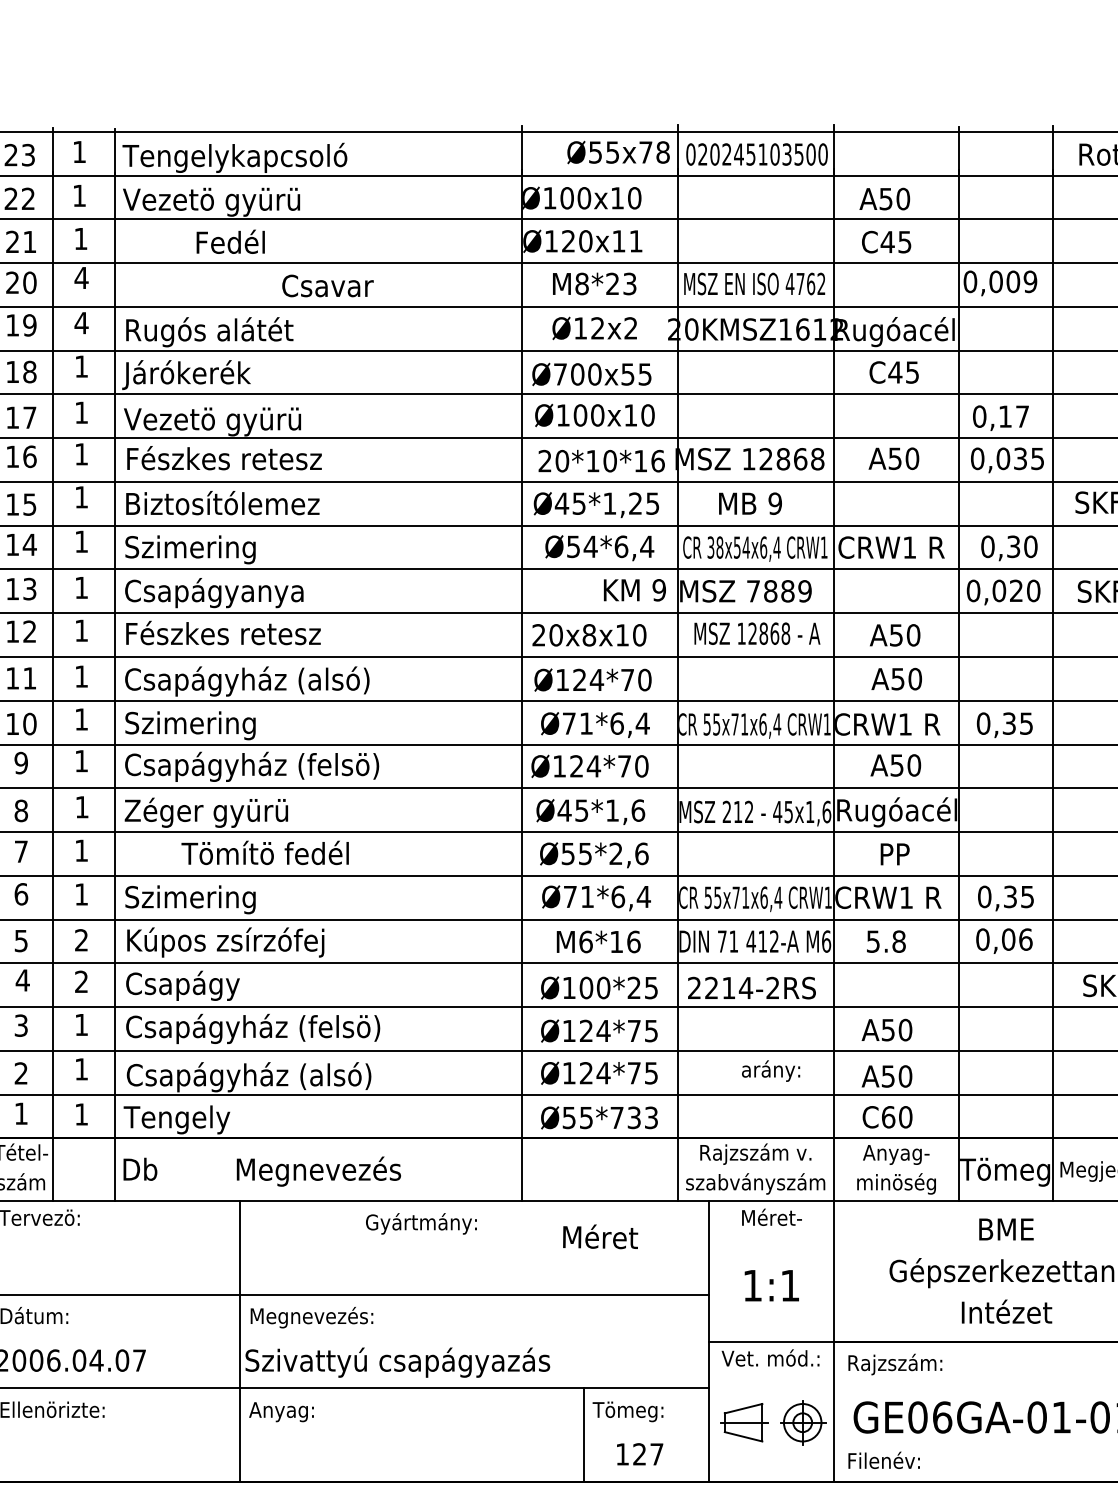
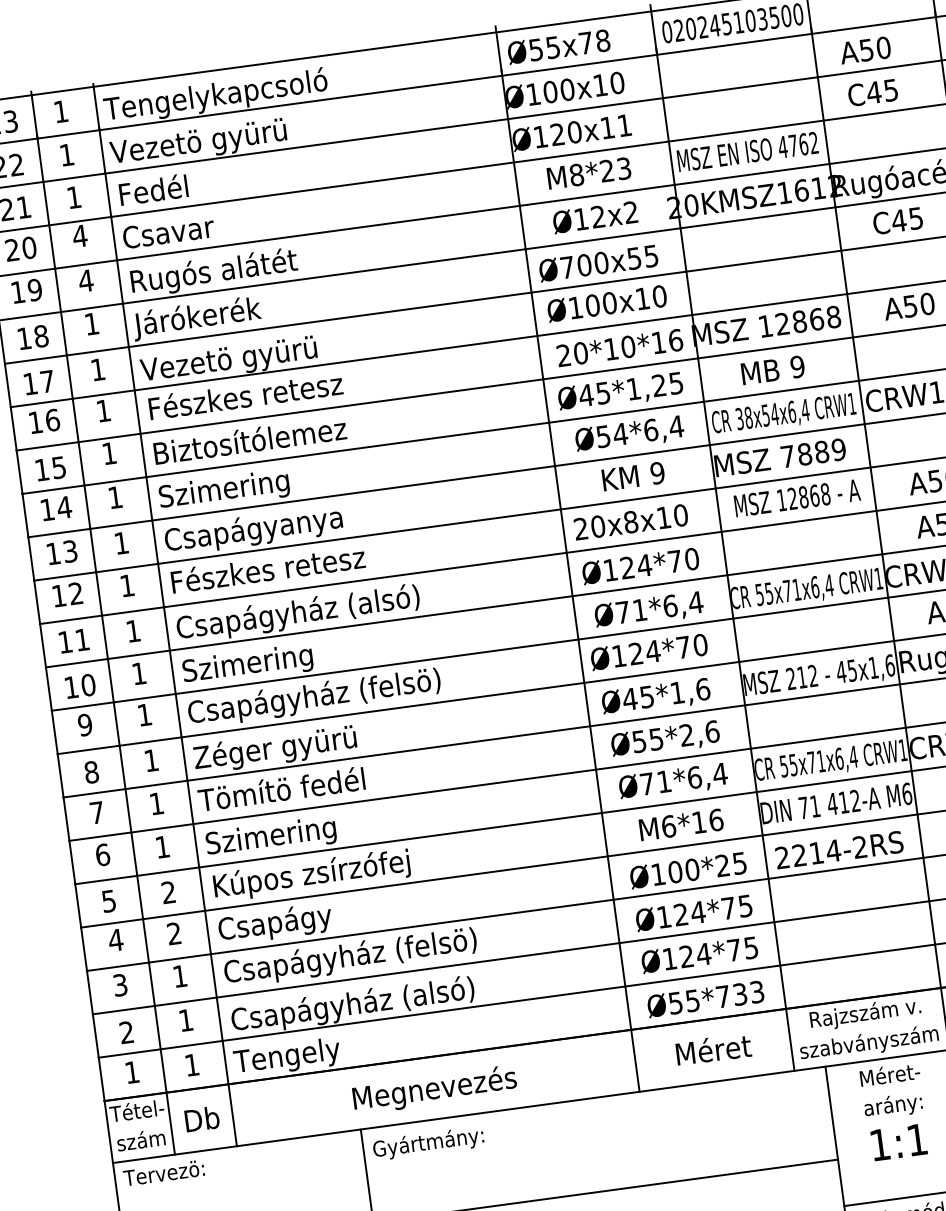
text: (618, 152) -> (558, 46), moved
text: (230, 241) -> (153, 189), moved
text: (327, 285) -> (168, 231), moved
text: (634, 590) -> (633, 476), moved
text: (264, 852) -> (280, 788), moved
text: (771, 1070) -> (893, 1105), moved
text: (140, 1168) -> (202, 1118), moved
text: (421, 1223) -> (428, 1143), moved
text: (600, 1236) -> (713, 1049), moved

